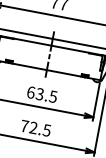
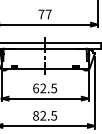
text: (40, 94) -> (43, 88), 63.5 -> 62.5
text: (24, 125) -> (35, 115), 72.5 -> 82.5

